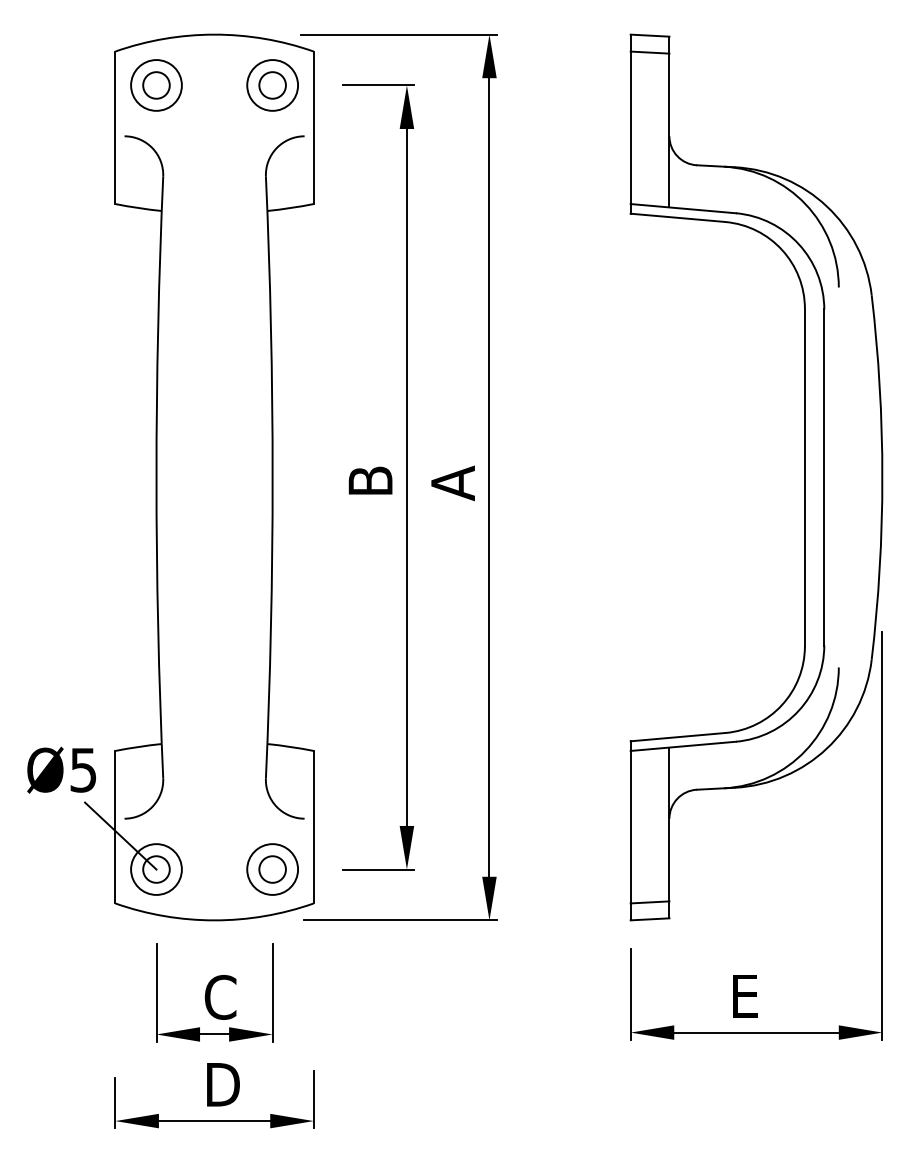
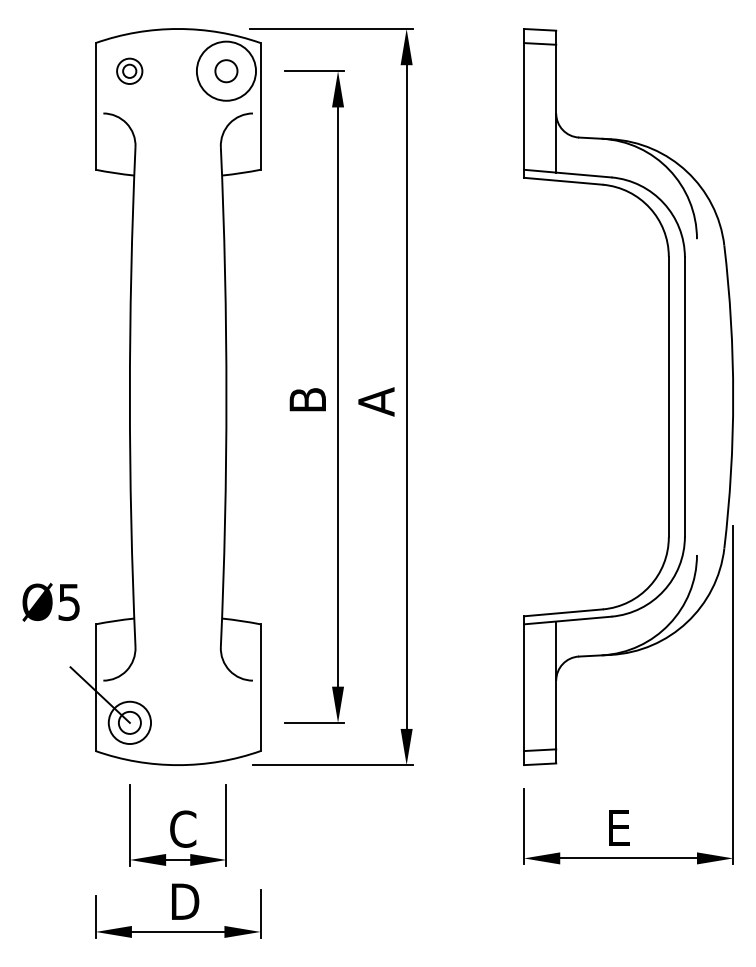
part: (156, 85) -> (129, 71), size x0.6
circle: (272, 85) -> (226, 71), size x1.4
text: (60, 769) -> (50, 601), moved
part: (272, 869) -> (226, 722), removed

